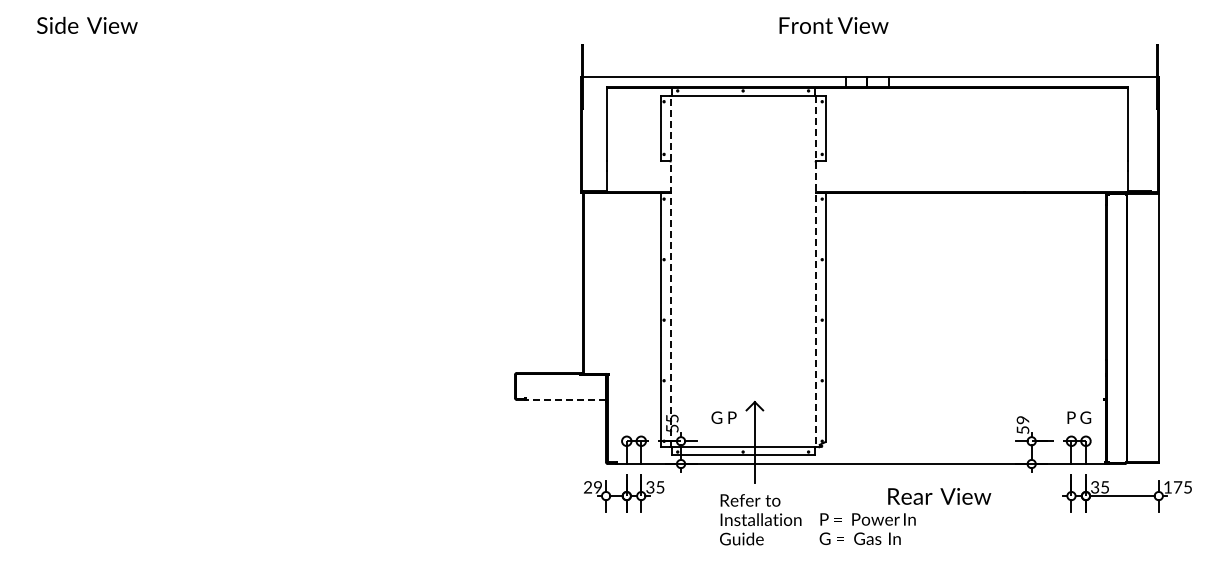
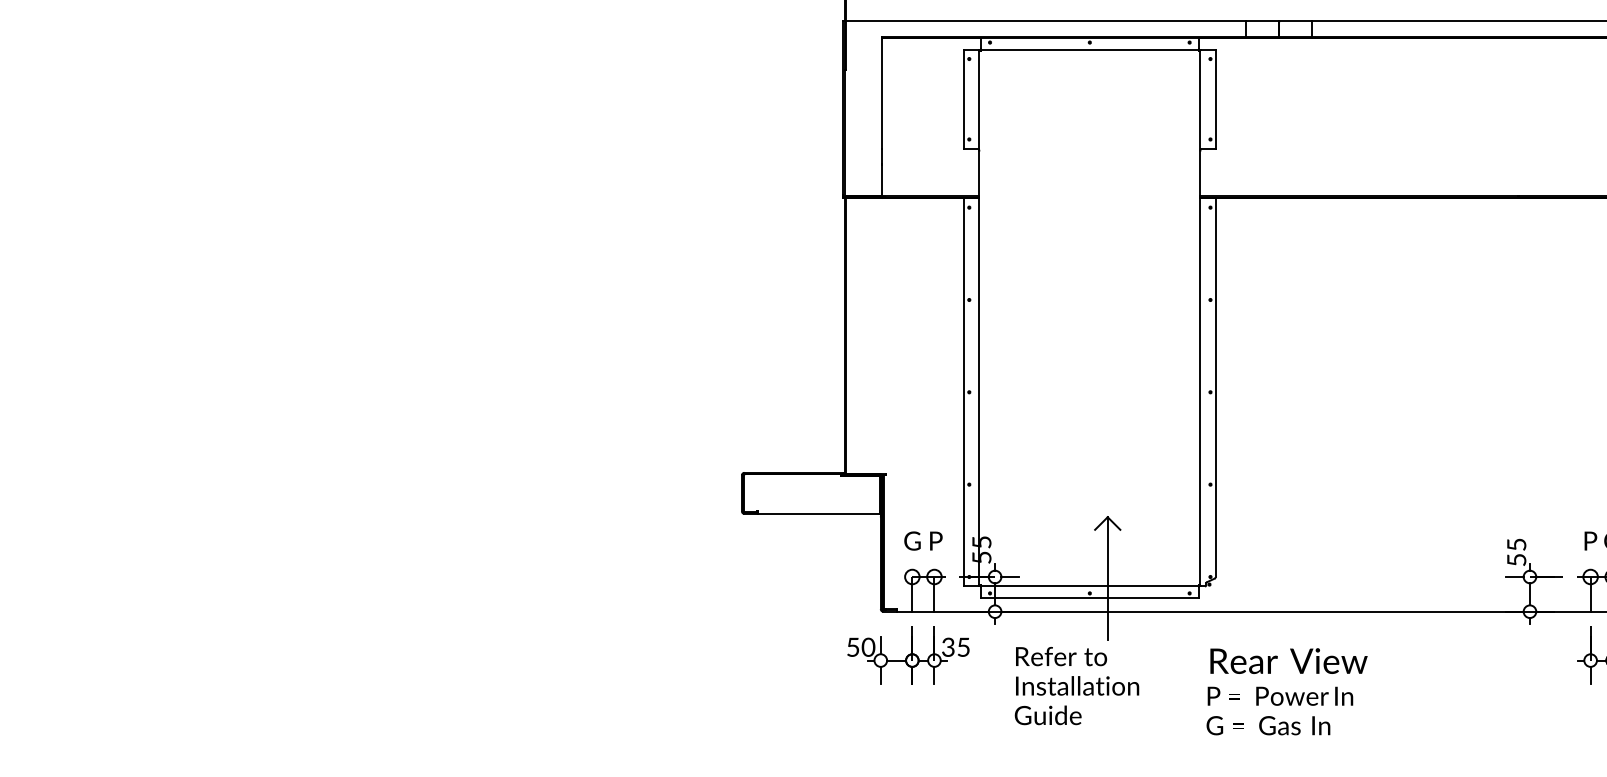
line: (670, 271) -> (979, 318), dashed -> solid
line: (815, 272) -> (1200, 319), dashed -> solid
line: (565, 399) -> (818, 513), dashed -> solid
text: (723, 417) -> (922, 540), moved
text: (1022, 420) -> (1515, 545), 59 -> 55
text: (592, 487) -> (860, 647), 29 -> 50
text: (939, 496) -> (1288, 661), moved
text: (760, 519) -> (1076, 685), moved

